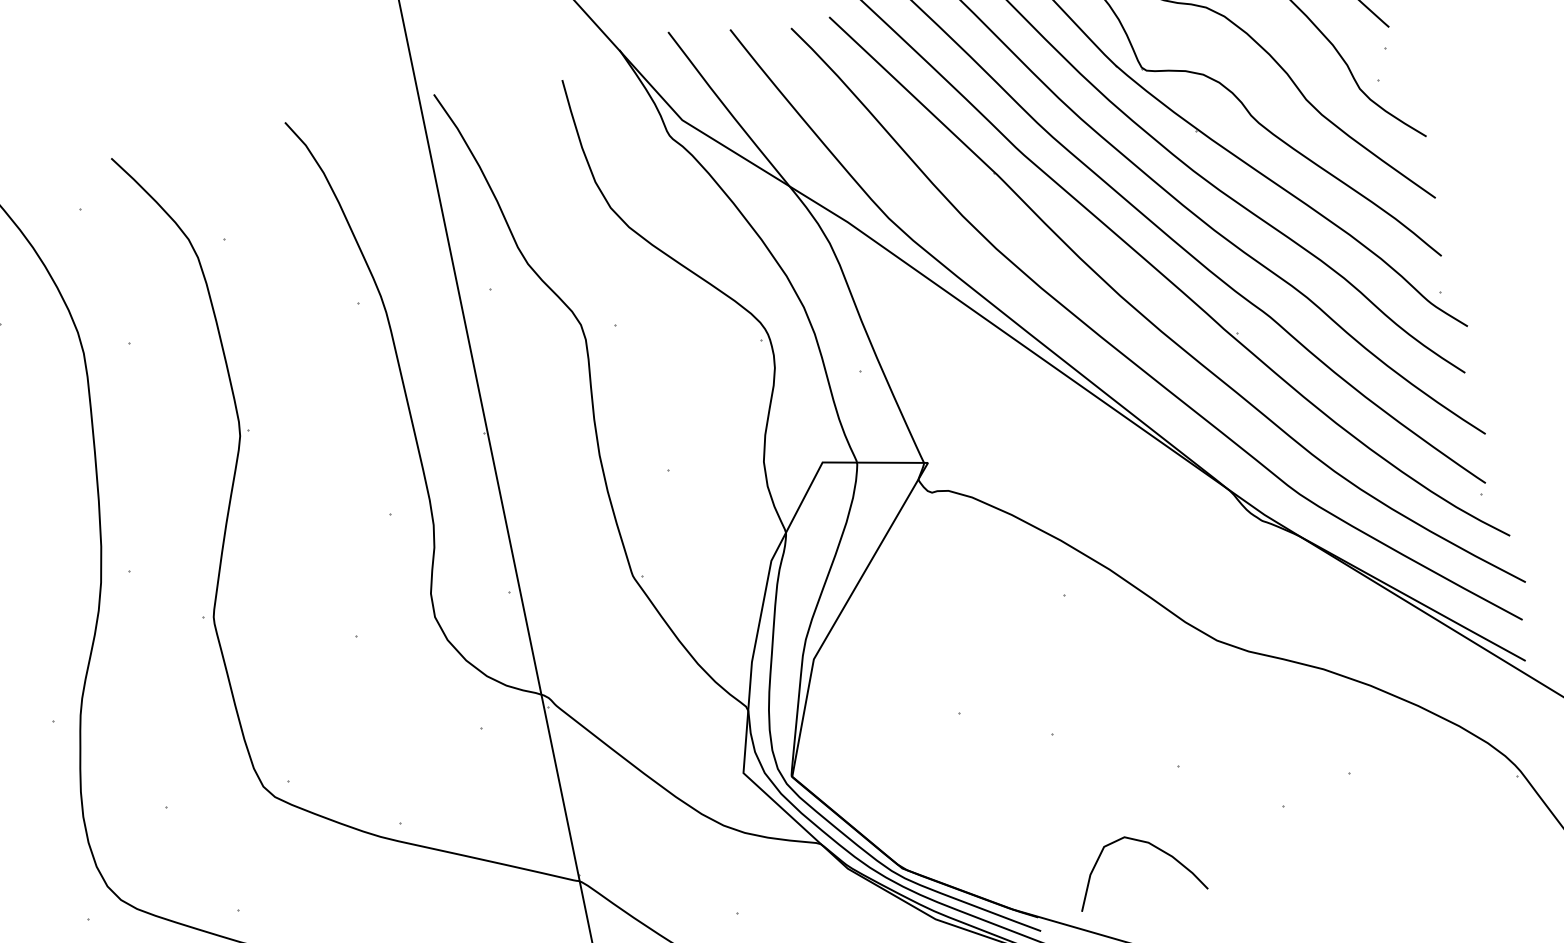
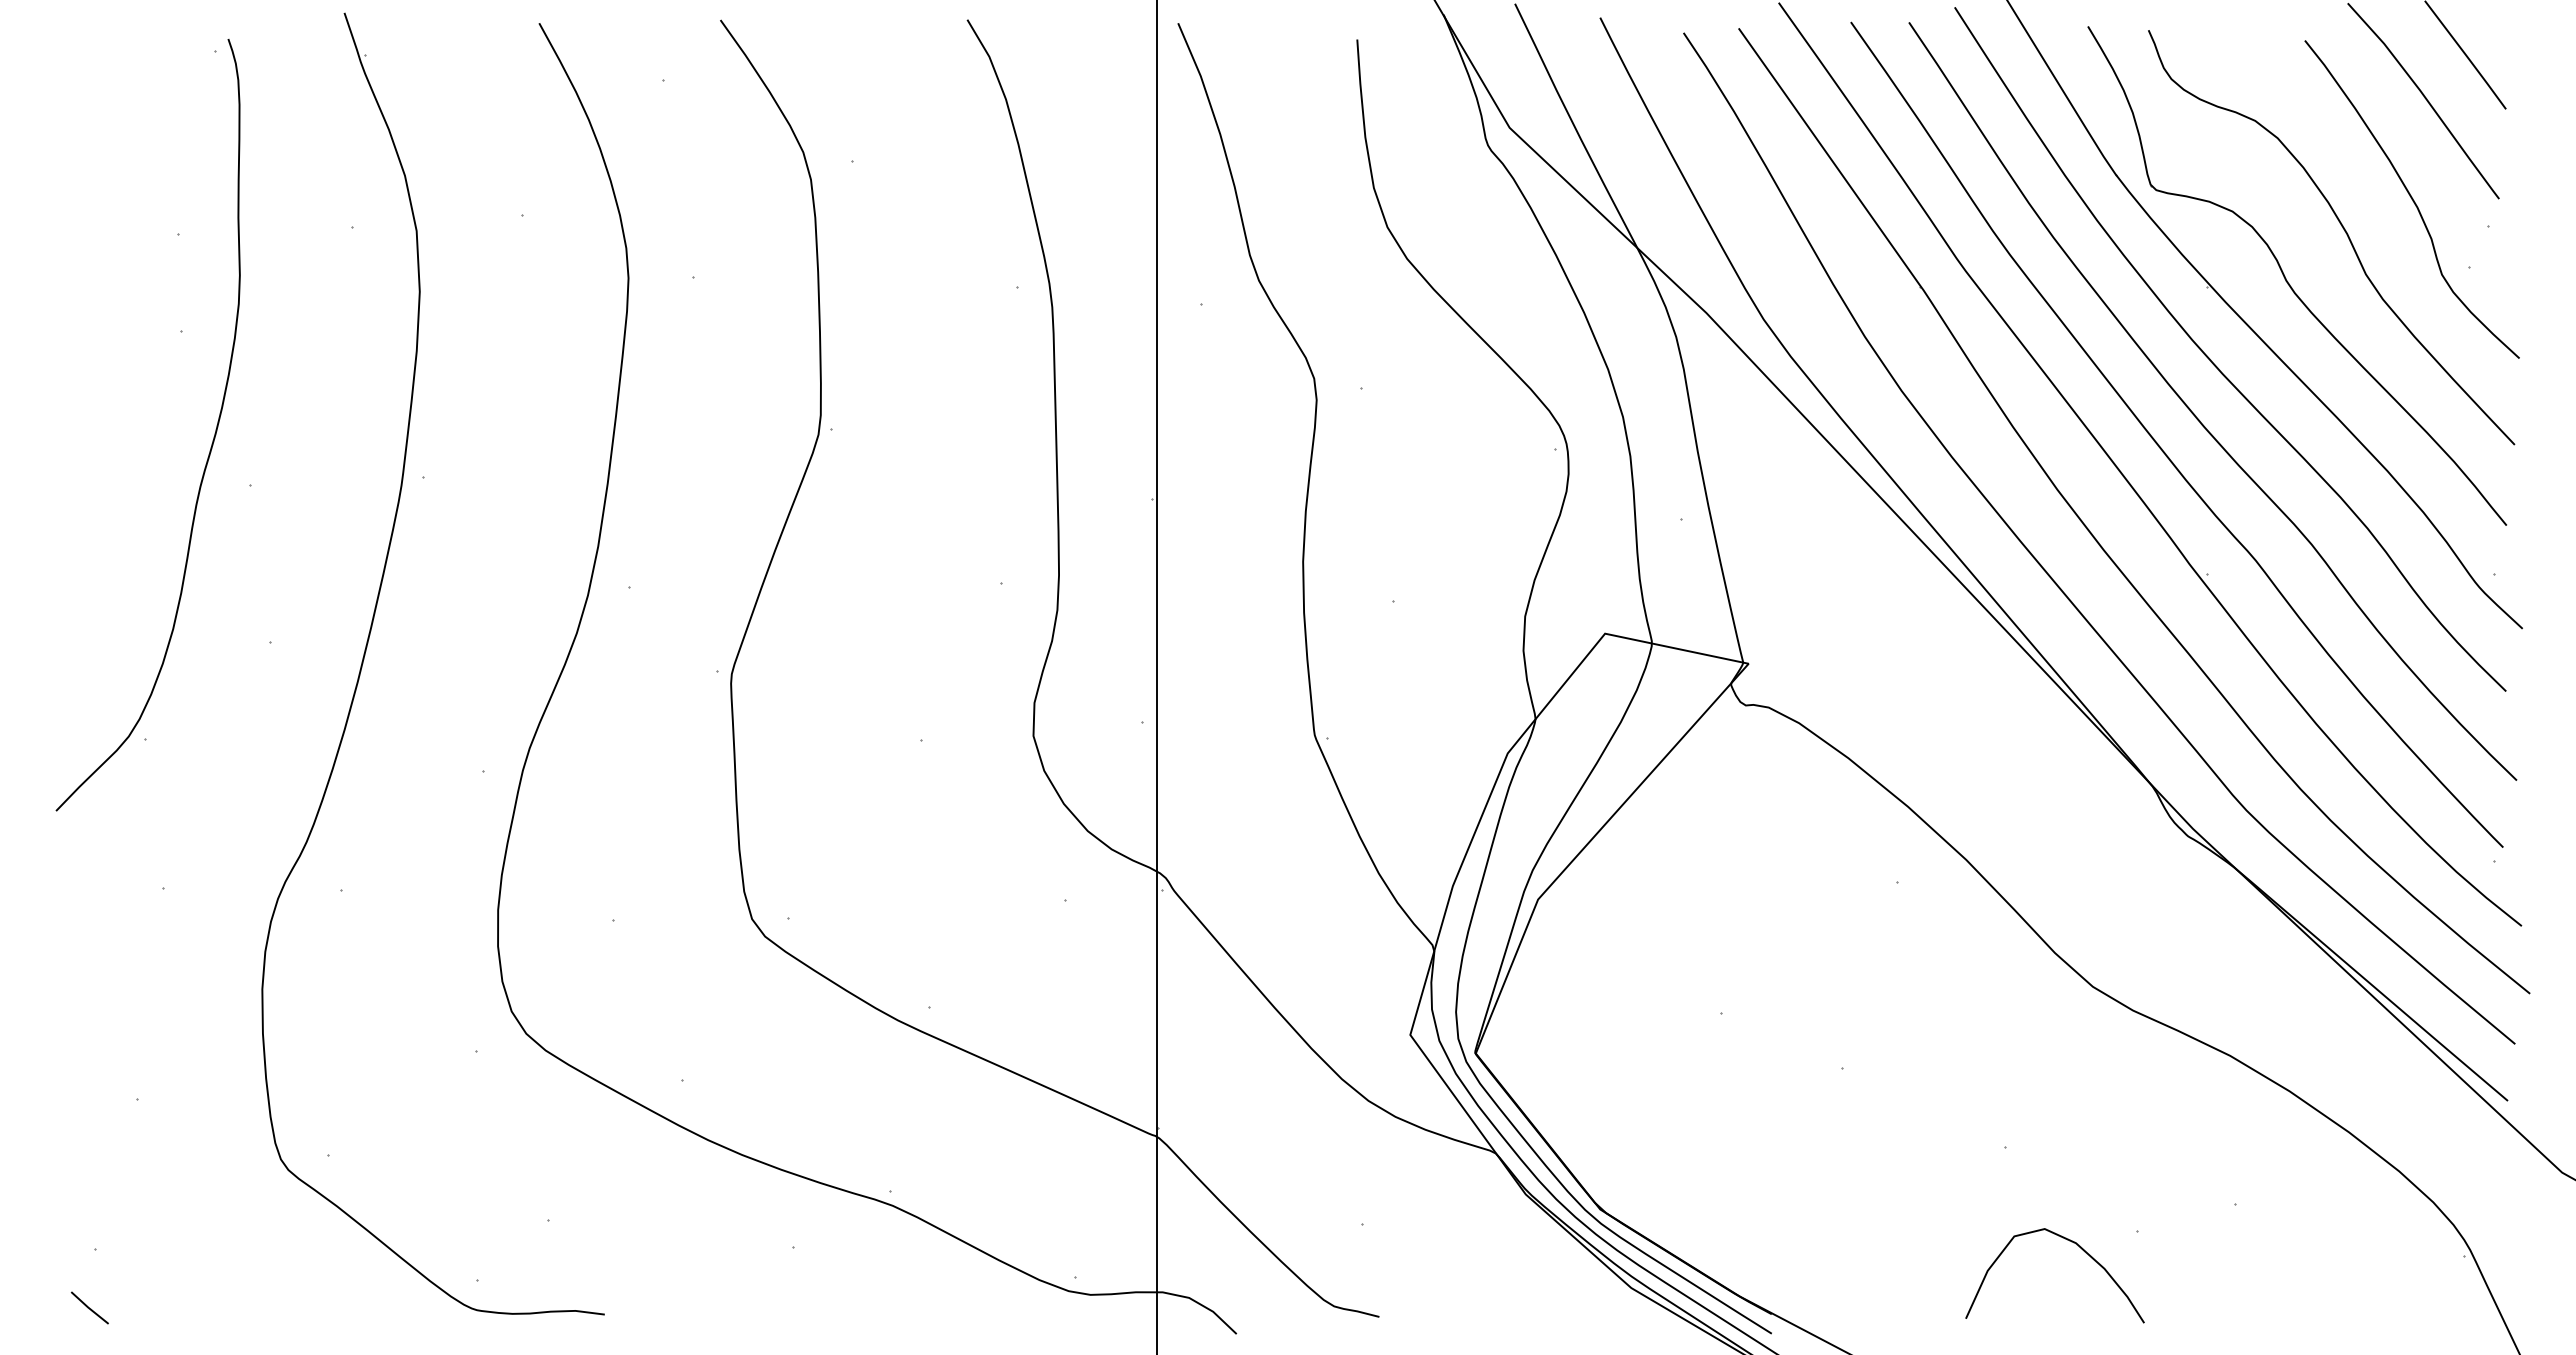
curve: (1145, 842) -> (2071, 1242), moved

